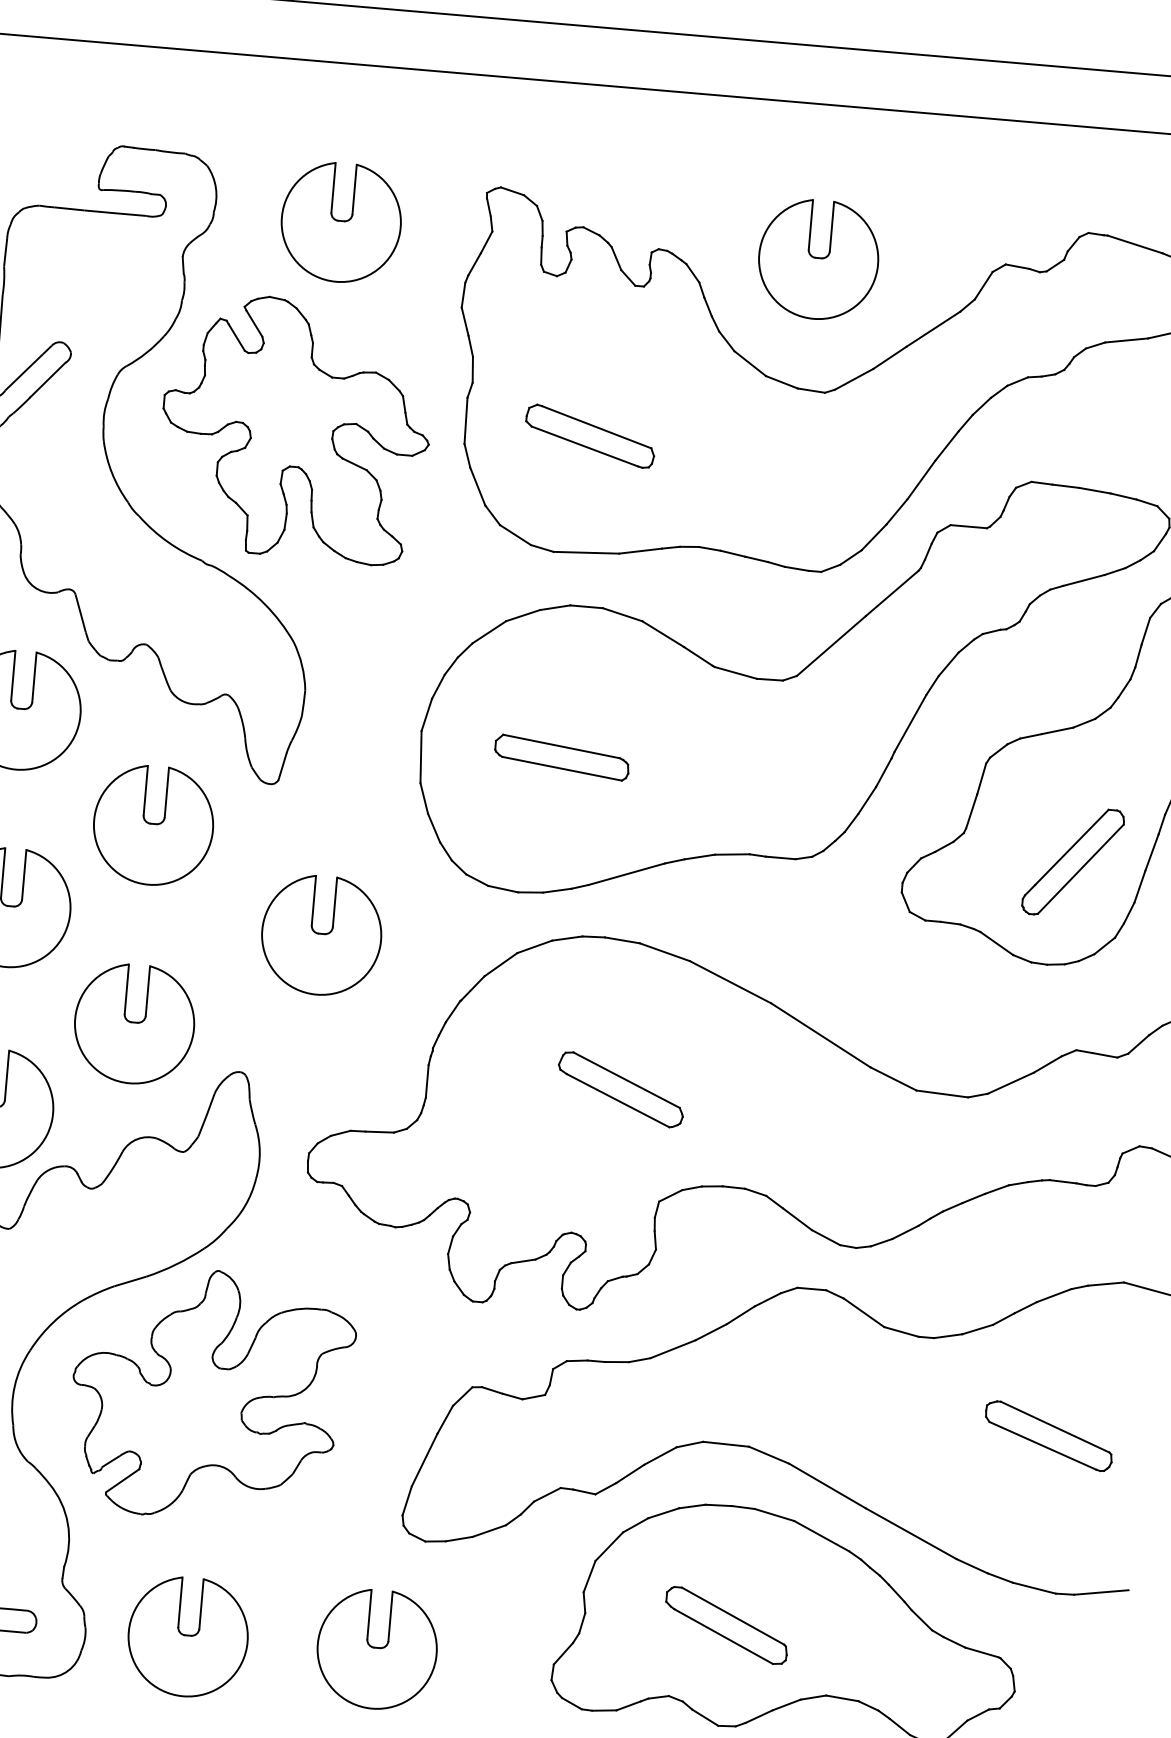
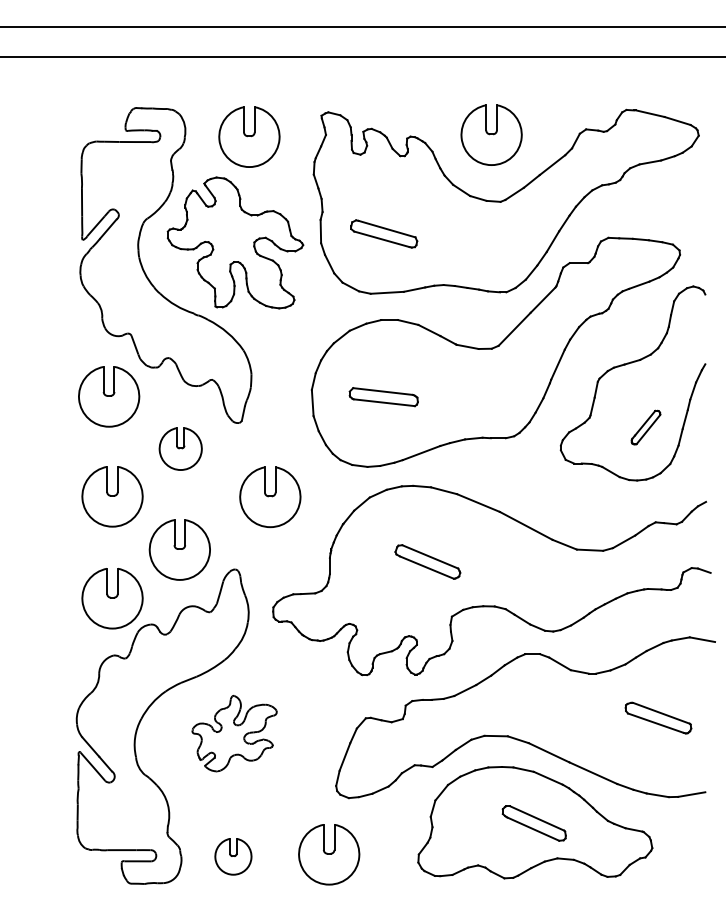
part: (152, 824) -> (180, 448), size x0.7
part: (1072, 861) -> (645, 427), size x0.6
part: (211, 1394) -> (234, 733), size x0.6
part: (725, 1625) -> (533, 823), moved
part: (188, 1637) -> (233, 856), size x0.6

